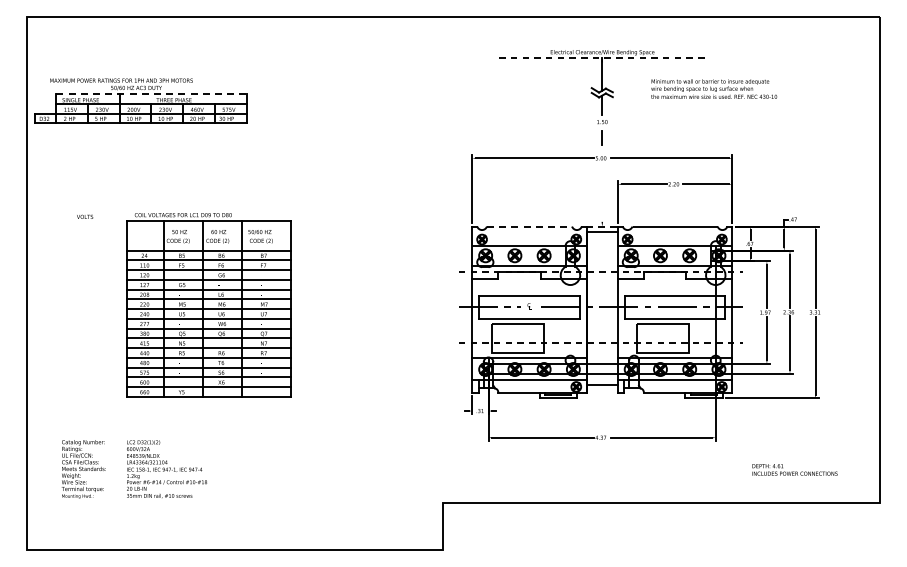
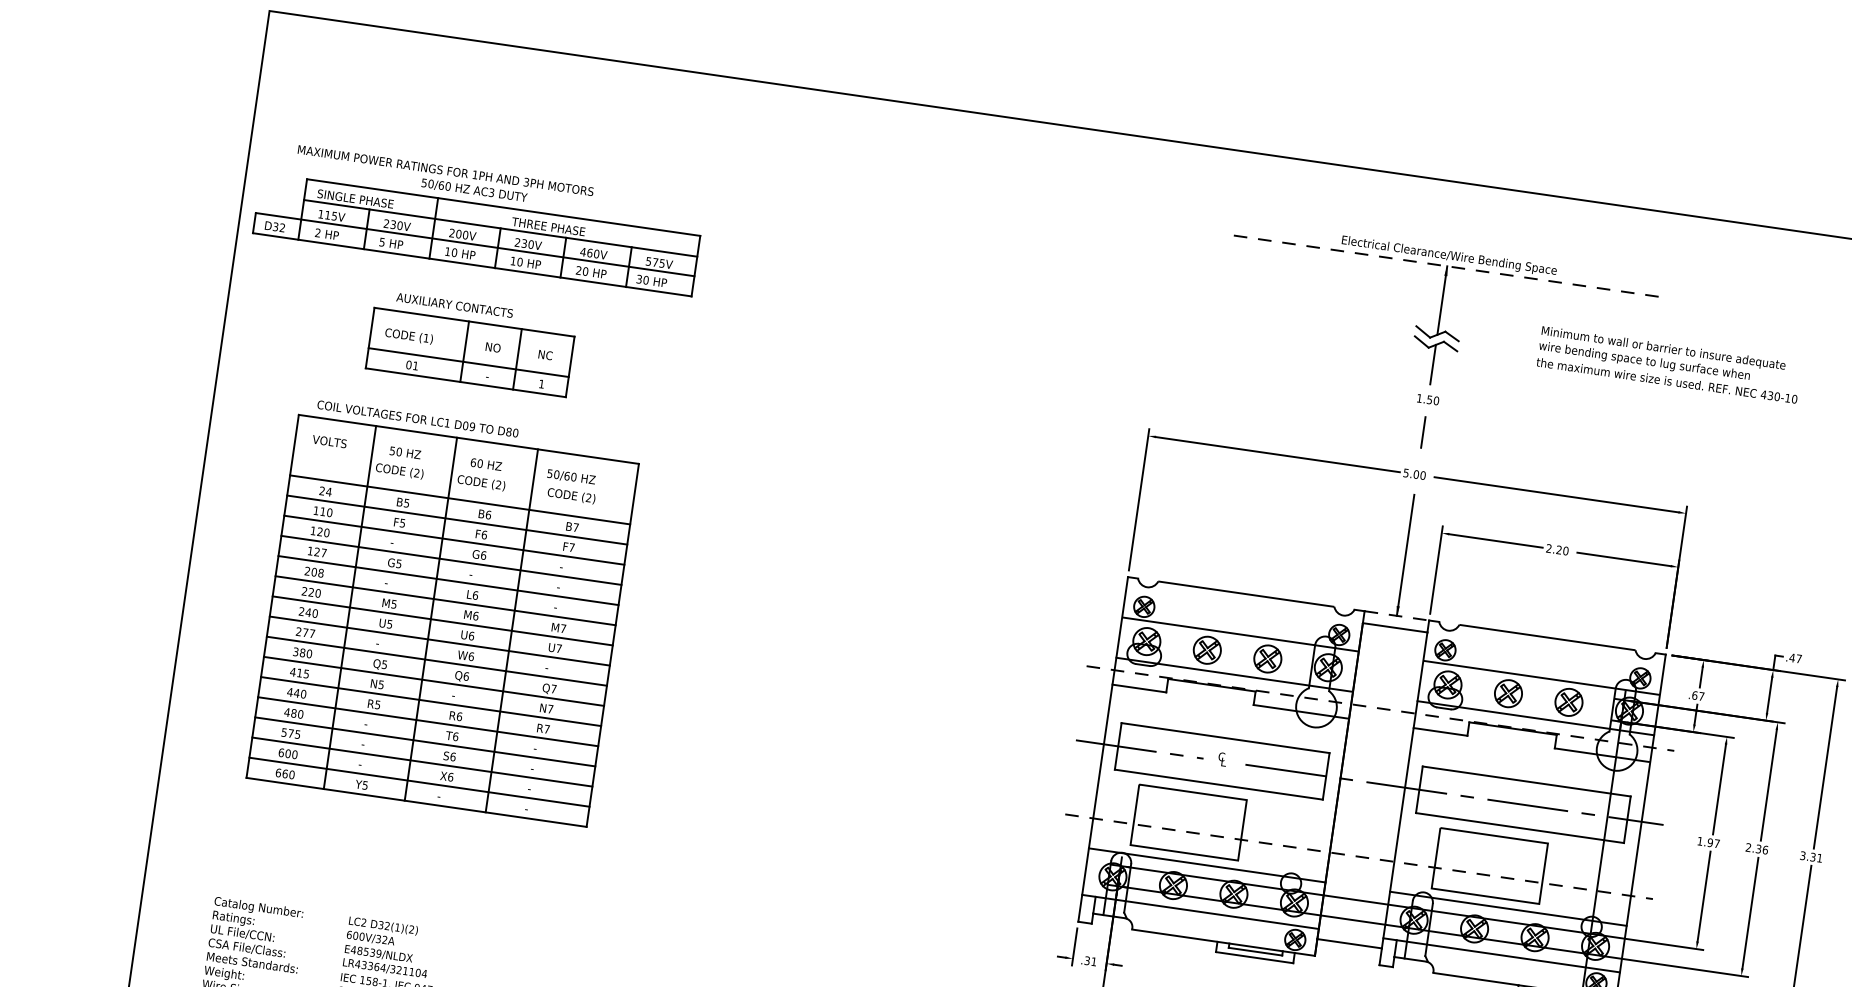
line: (151, 94) -> (503, 208), dashed -> solid
part: (145, 160) -> (471, 343), added
line: (602, 197) -> (1405, 555), added
line: (529, 226) -> (1246, 594), dashed -> solid
part: (208, 305) -> (443, 613), moved

